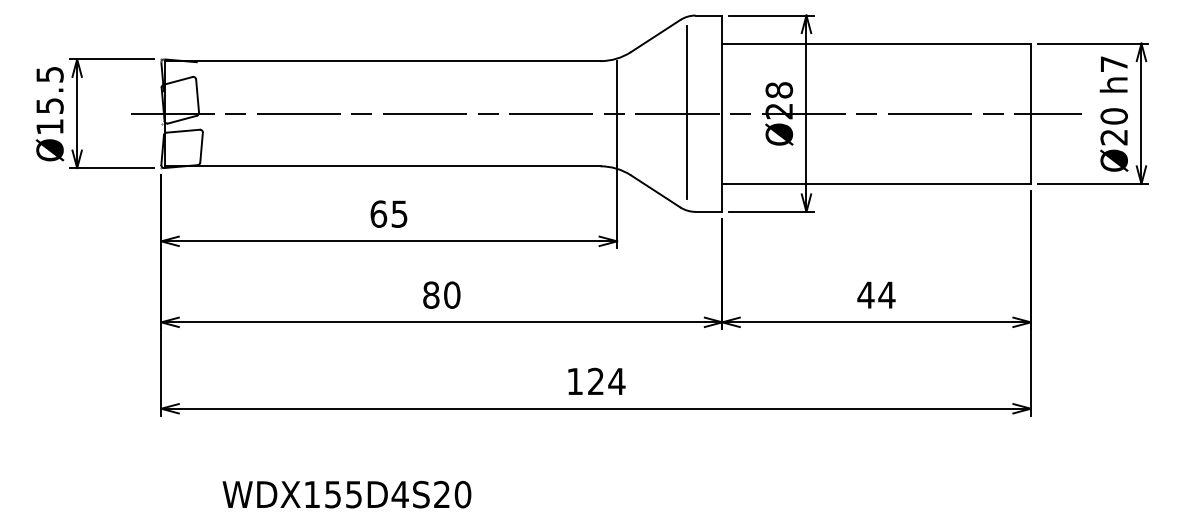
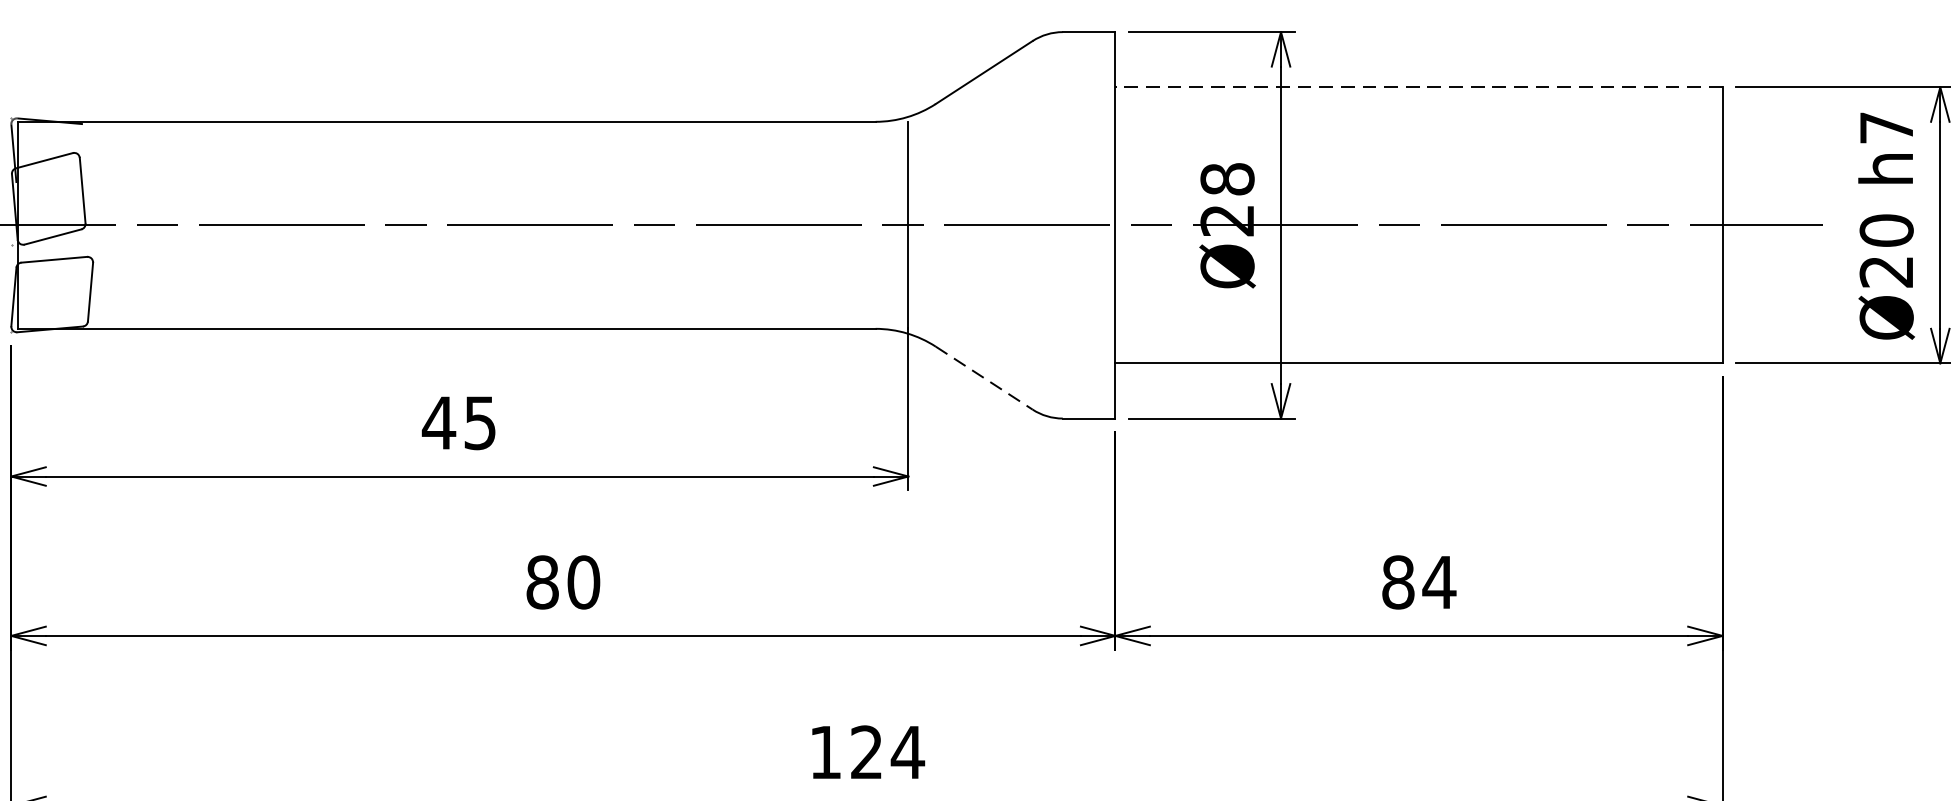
line: (876, 43) -> (1418, 87), solid -> dashed
line: (687, 112) -> (1046, 222), removed
line: (656, 191) -> (985, 378), solid -> dashed
text: (378, 213) -> (438, 421), 65 -> 45
text: (865, 294) -> (1397, 581), 44 -> 84

